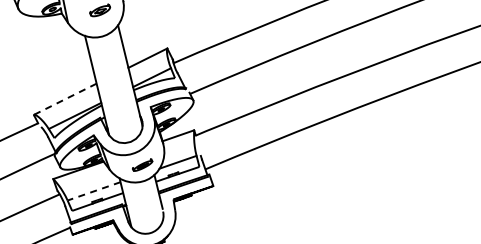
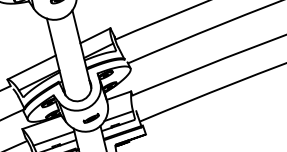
line: (65, 99) -> (31, 67), dashed -> solid
line: (93, 191) -> (53, 138), dashed -> solid

